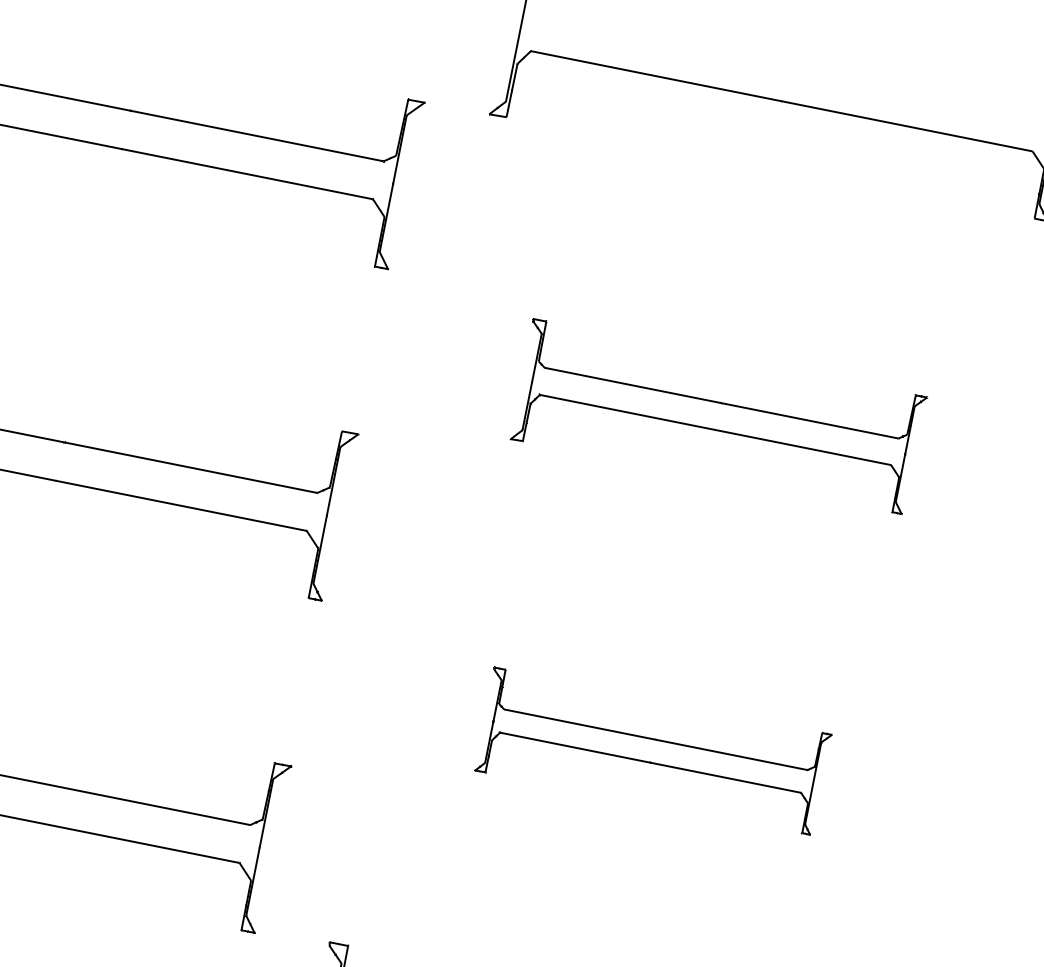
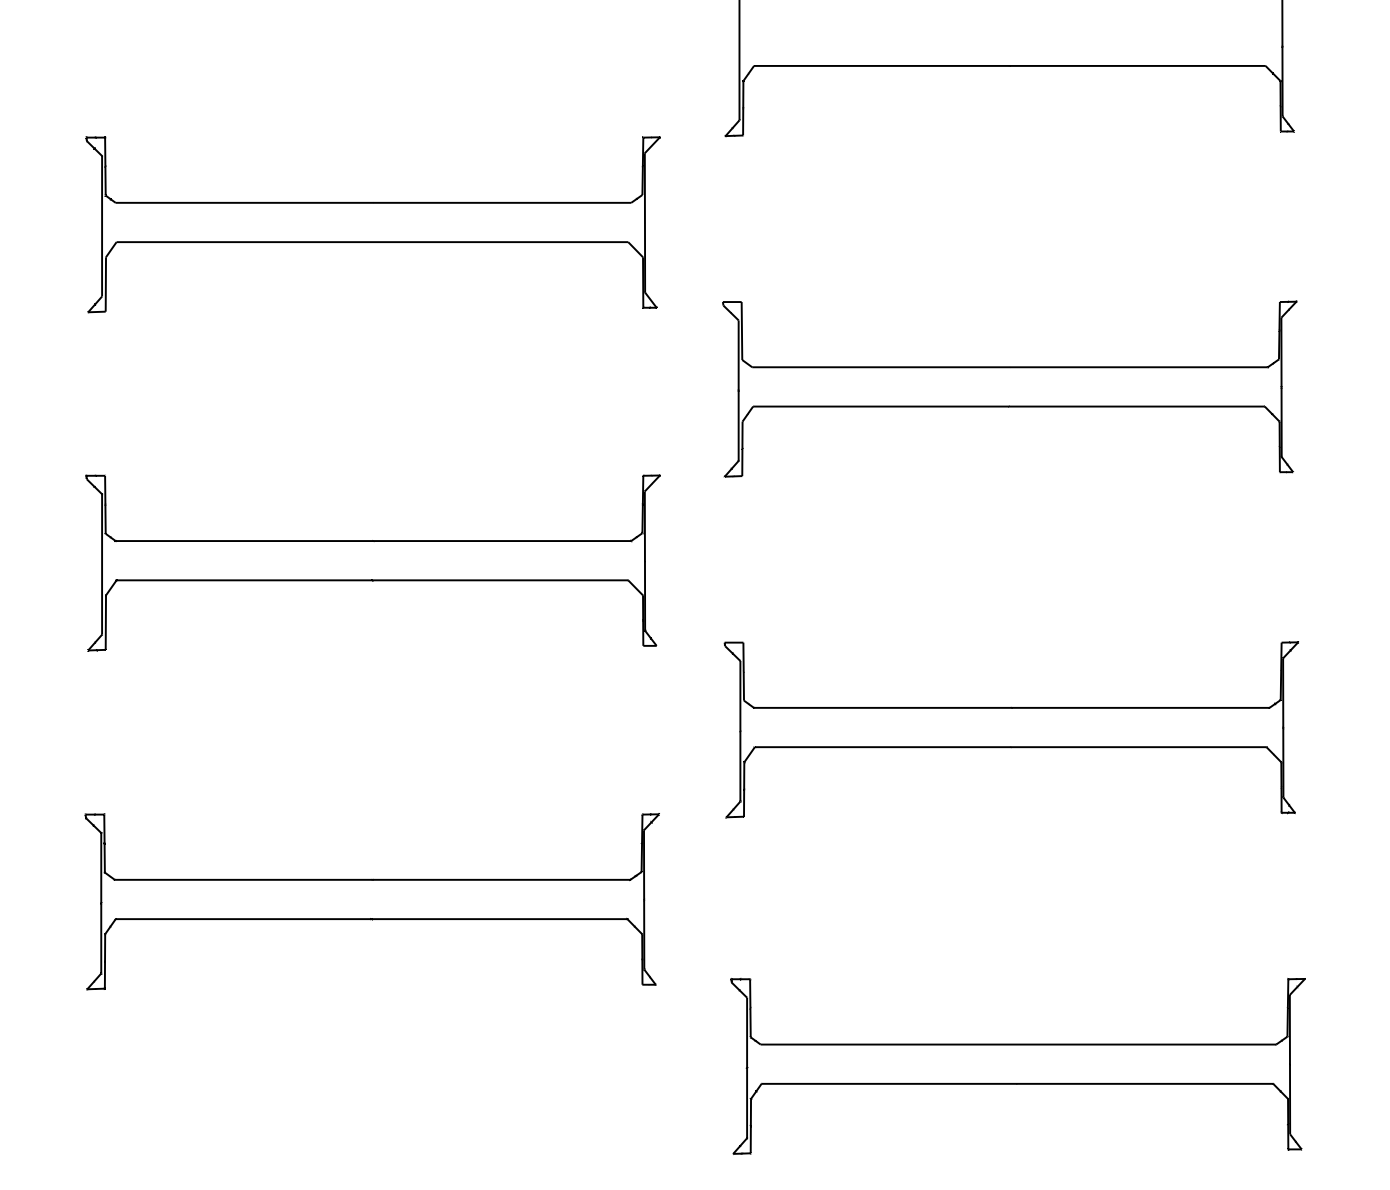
part: (718, 417) -> (1009, 388), size x1.43
part: (652, 752) -> (1010, 729), size x1.67

